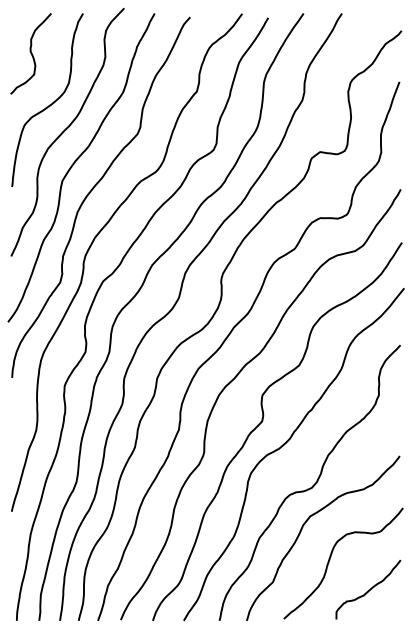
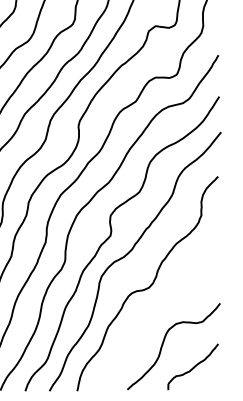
curve: (305, 524) -> (144, 316), removed

